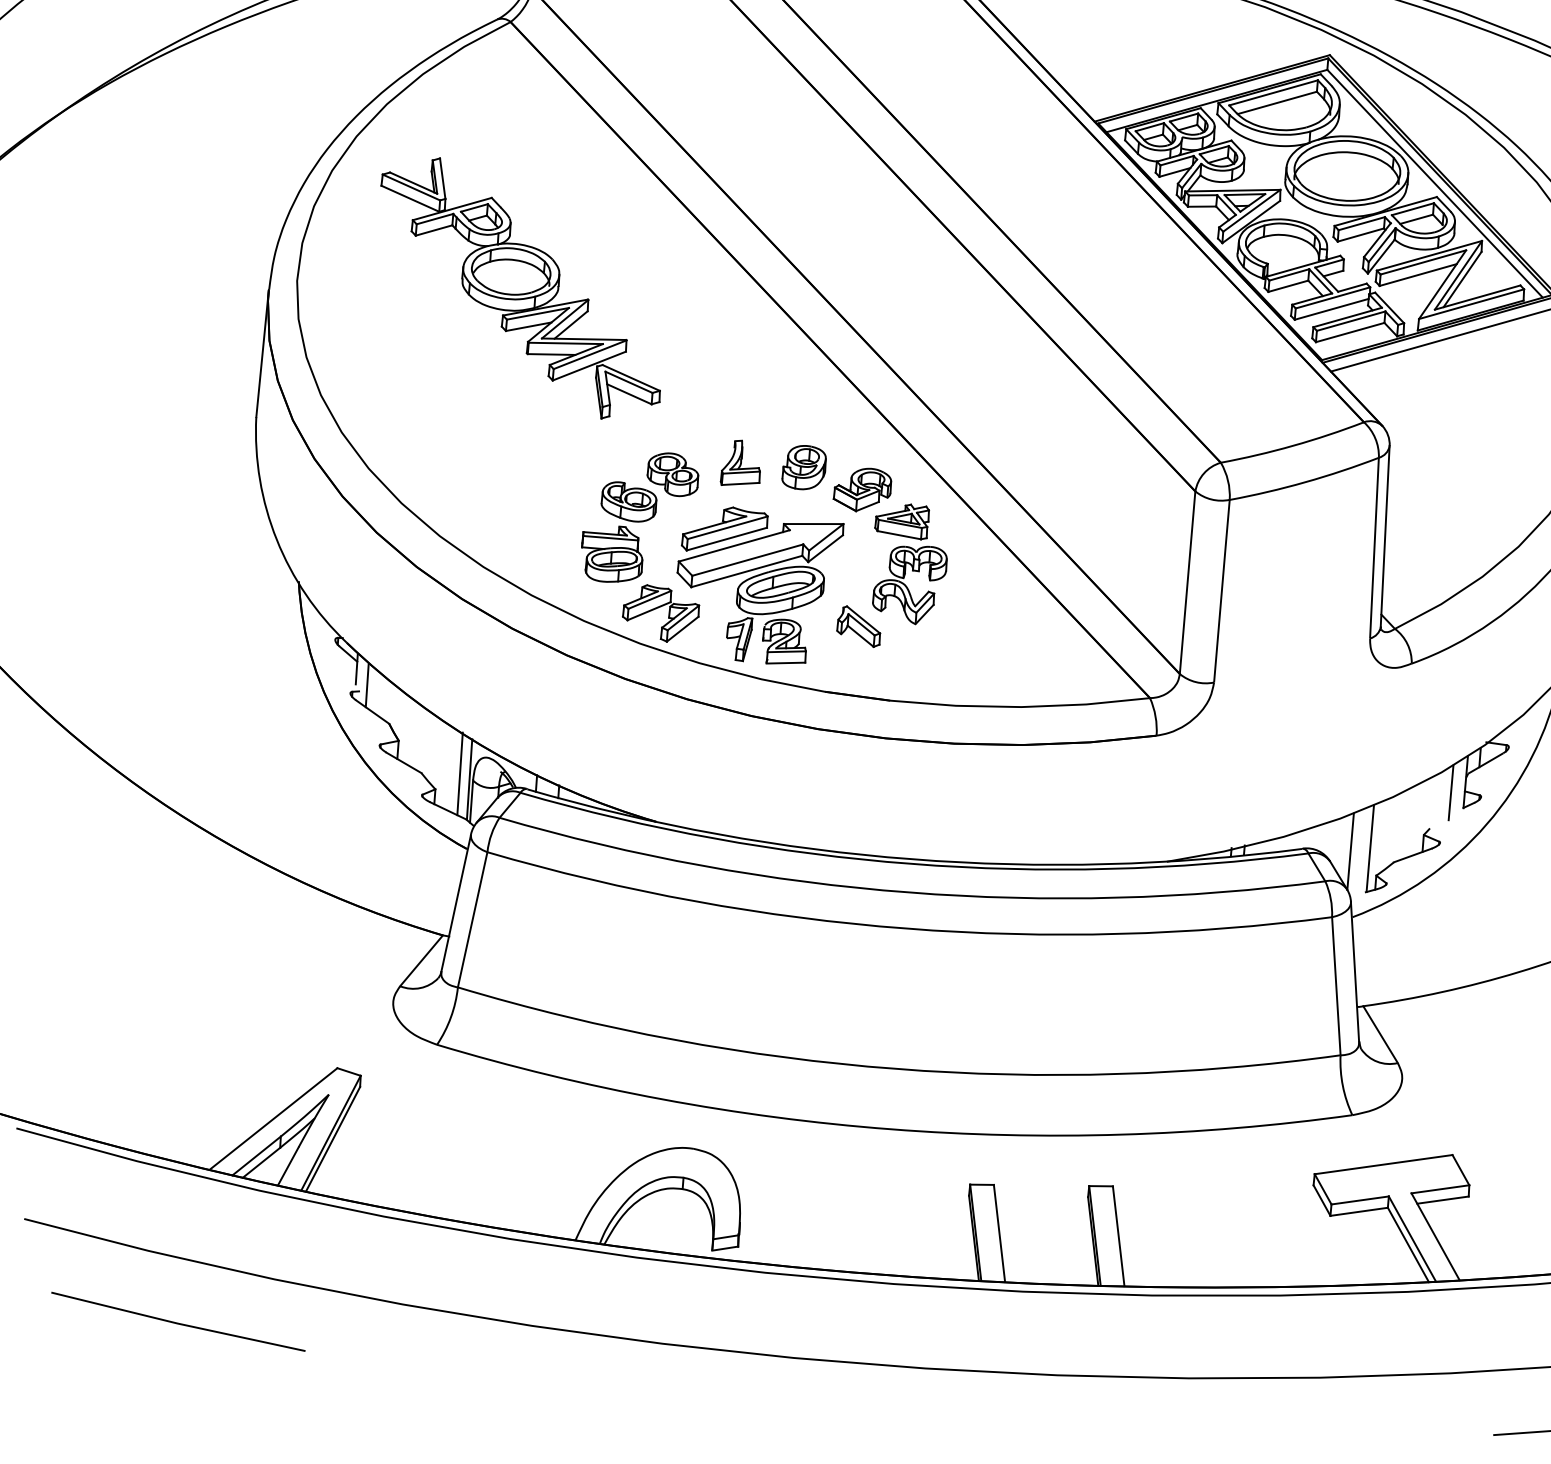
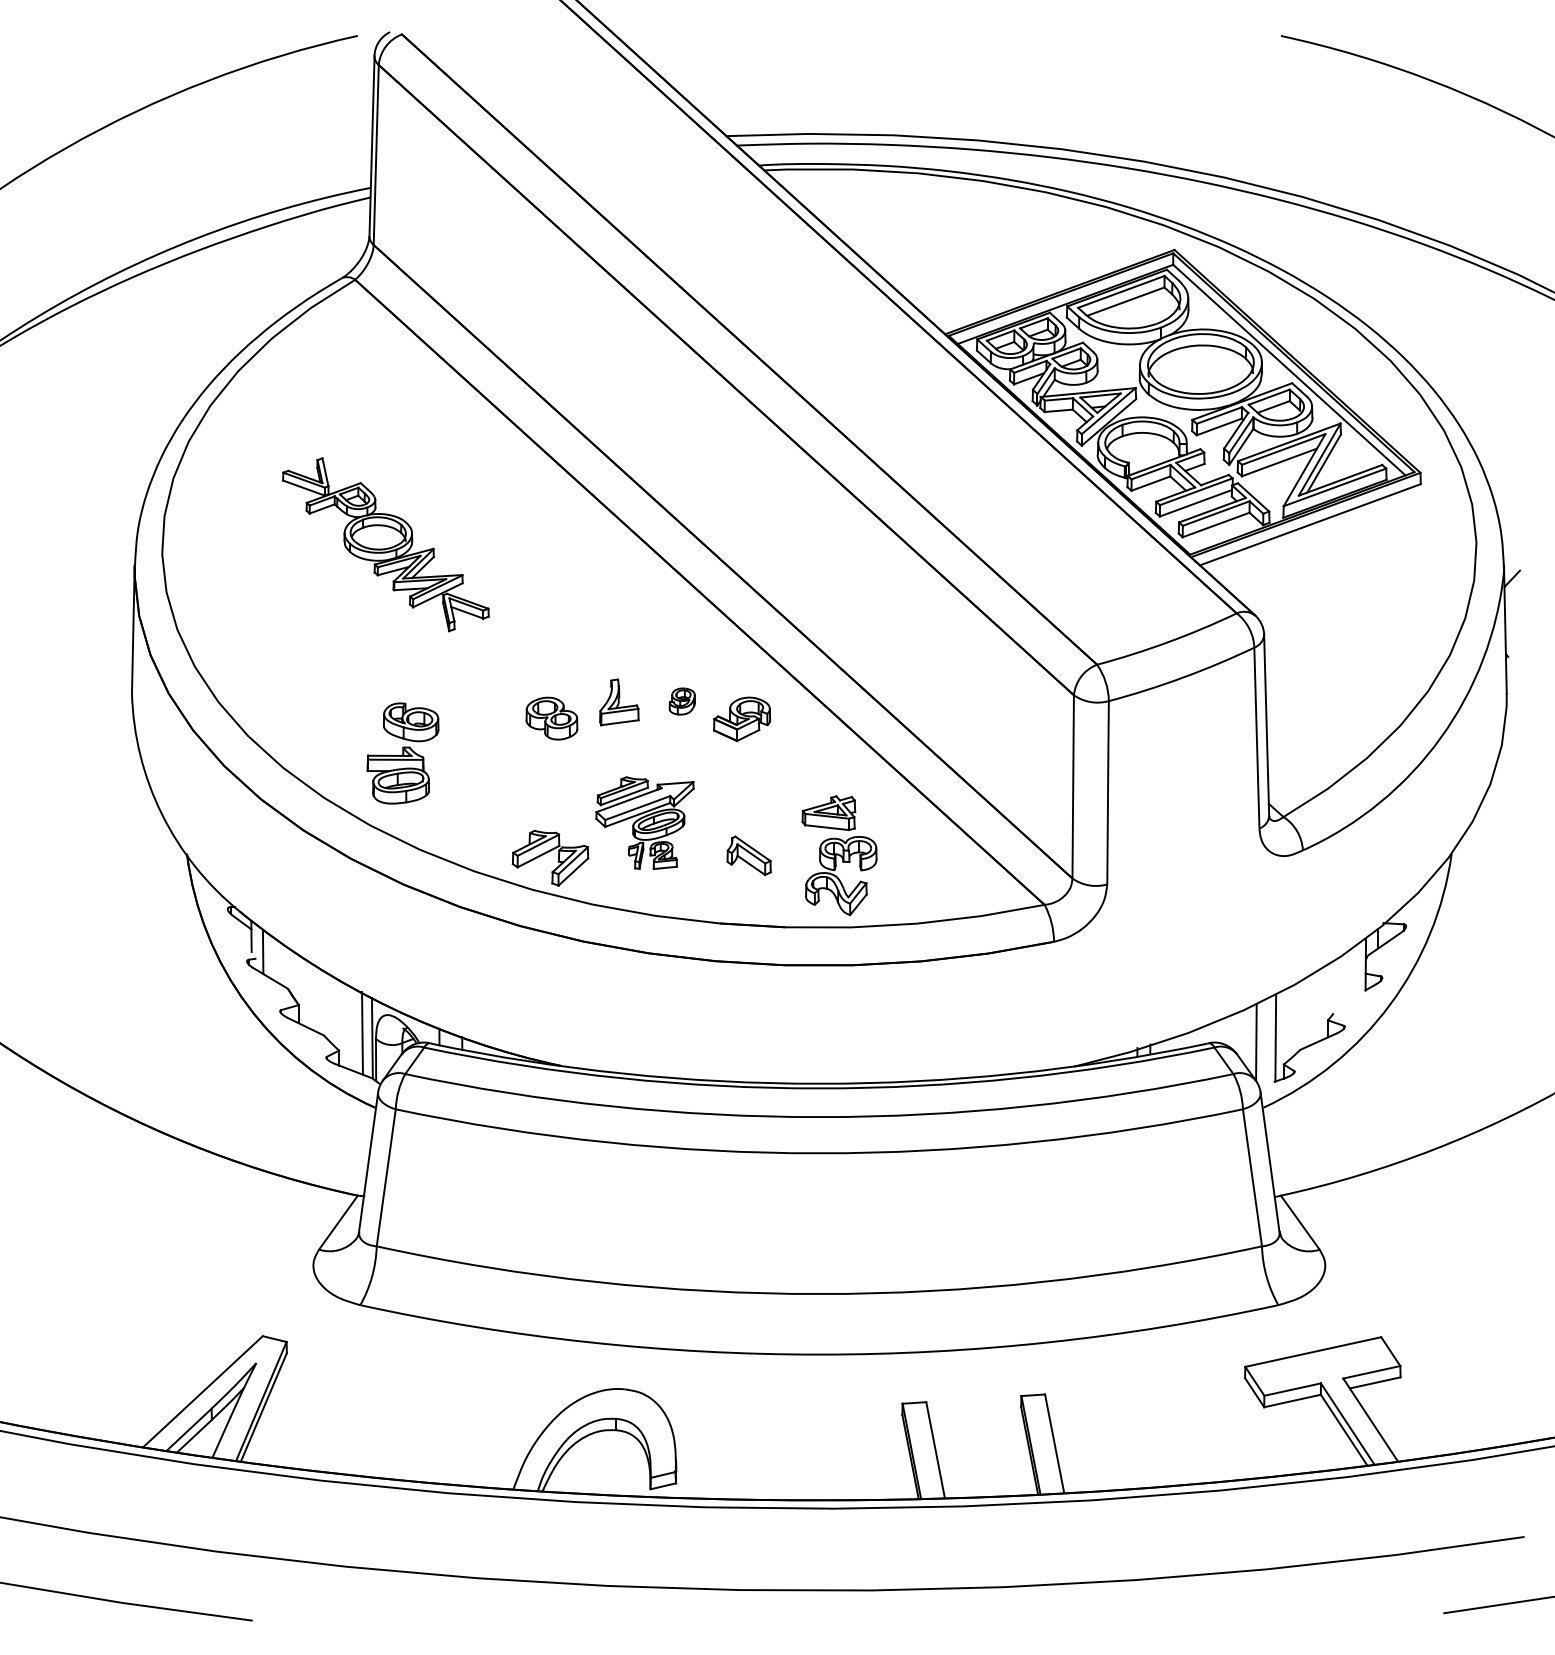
part: (520, 288) -> (385, 544), size x0.7
part: (804, 467) -> (682, 701), size x0.6
part: (618, 532) -> (402, 753), moved
part: (909, 563) -> (839, 855), moved
part: (757, 585) -> (644, 822), size x0.6
line: (1450, 792) -> (1351, 975), removed

